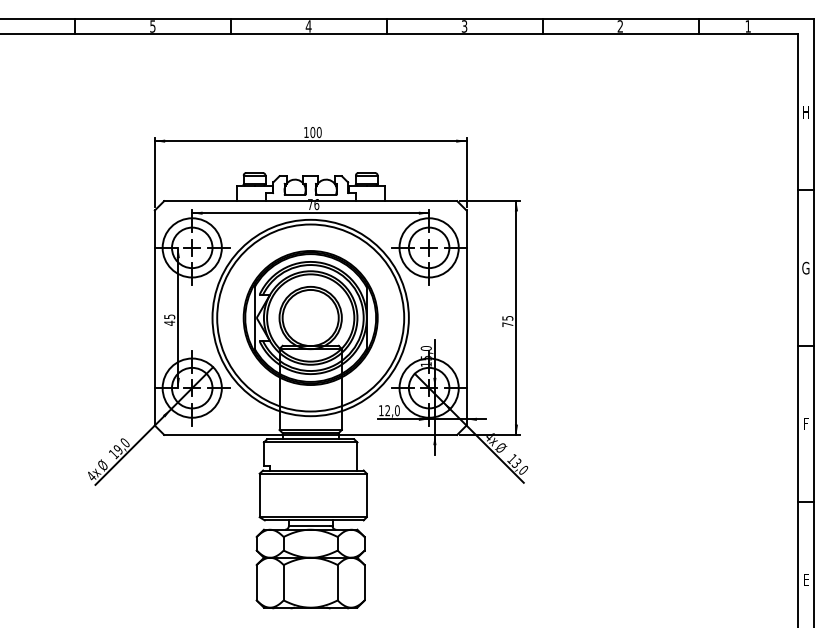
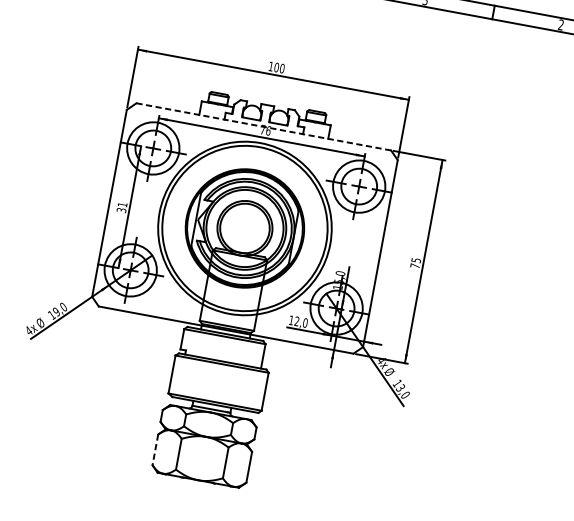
line: (310, 201) -> (263, 127), solid -> dashed
text: (169, 319) -> (121, 207), 45 -> 31
line: (256, 582) -> (155, 449), solid -> dashed

